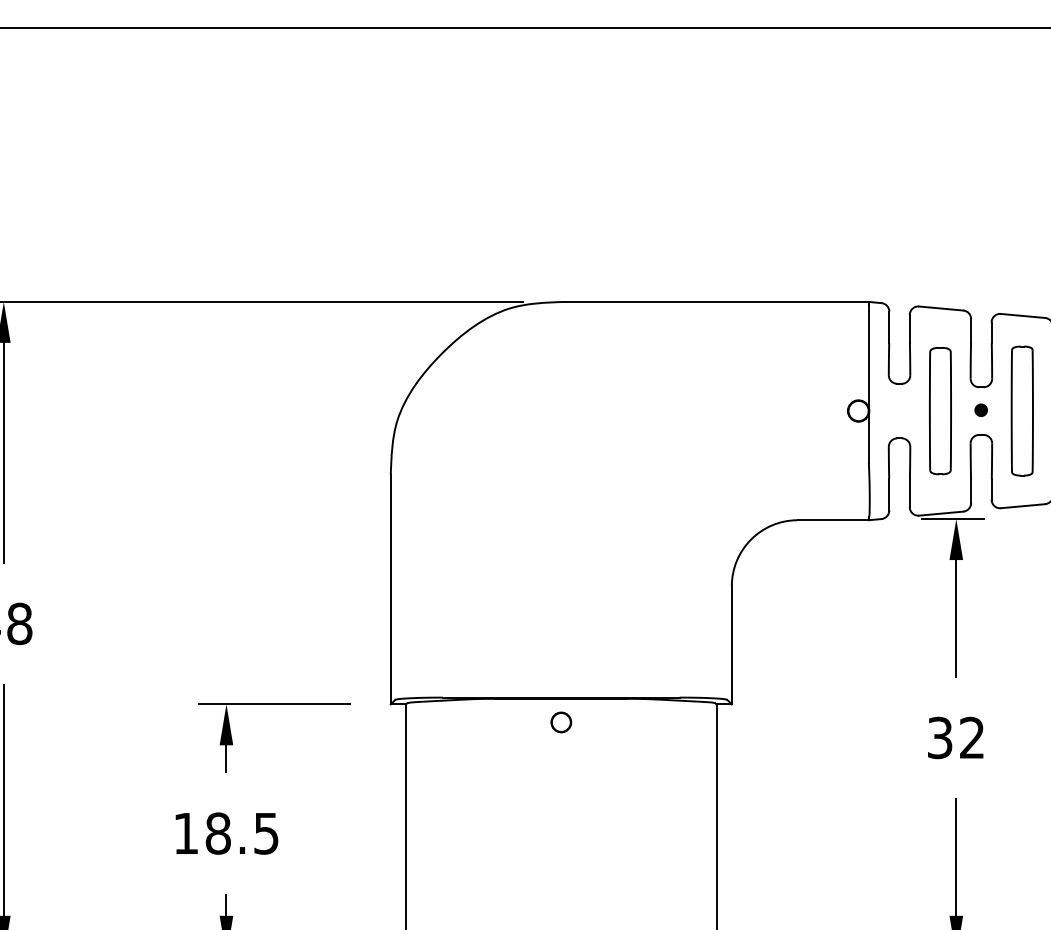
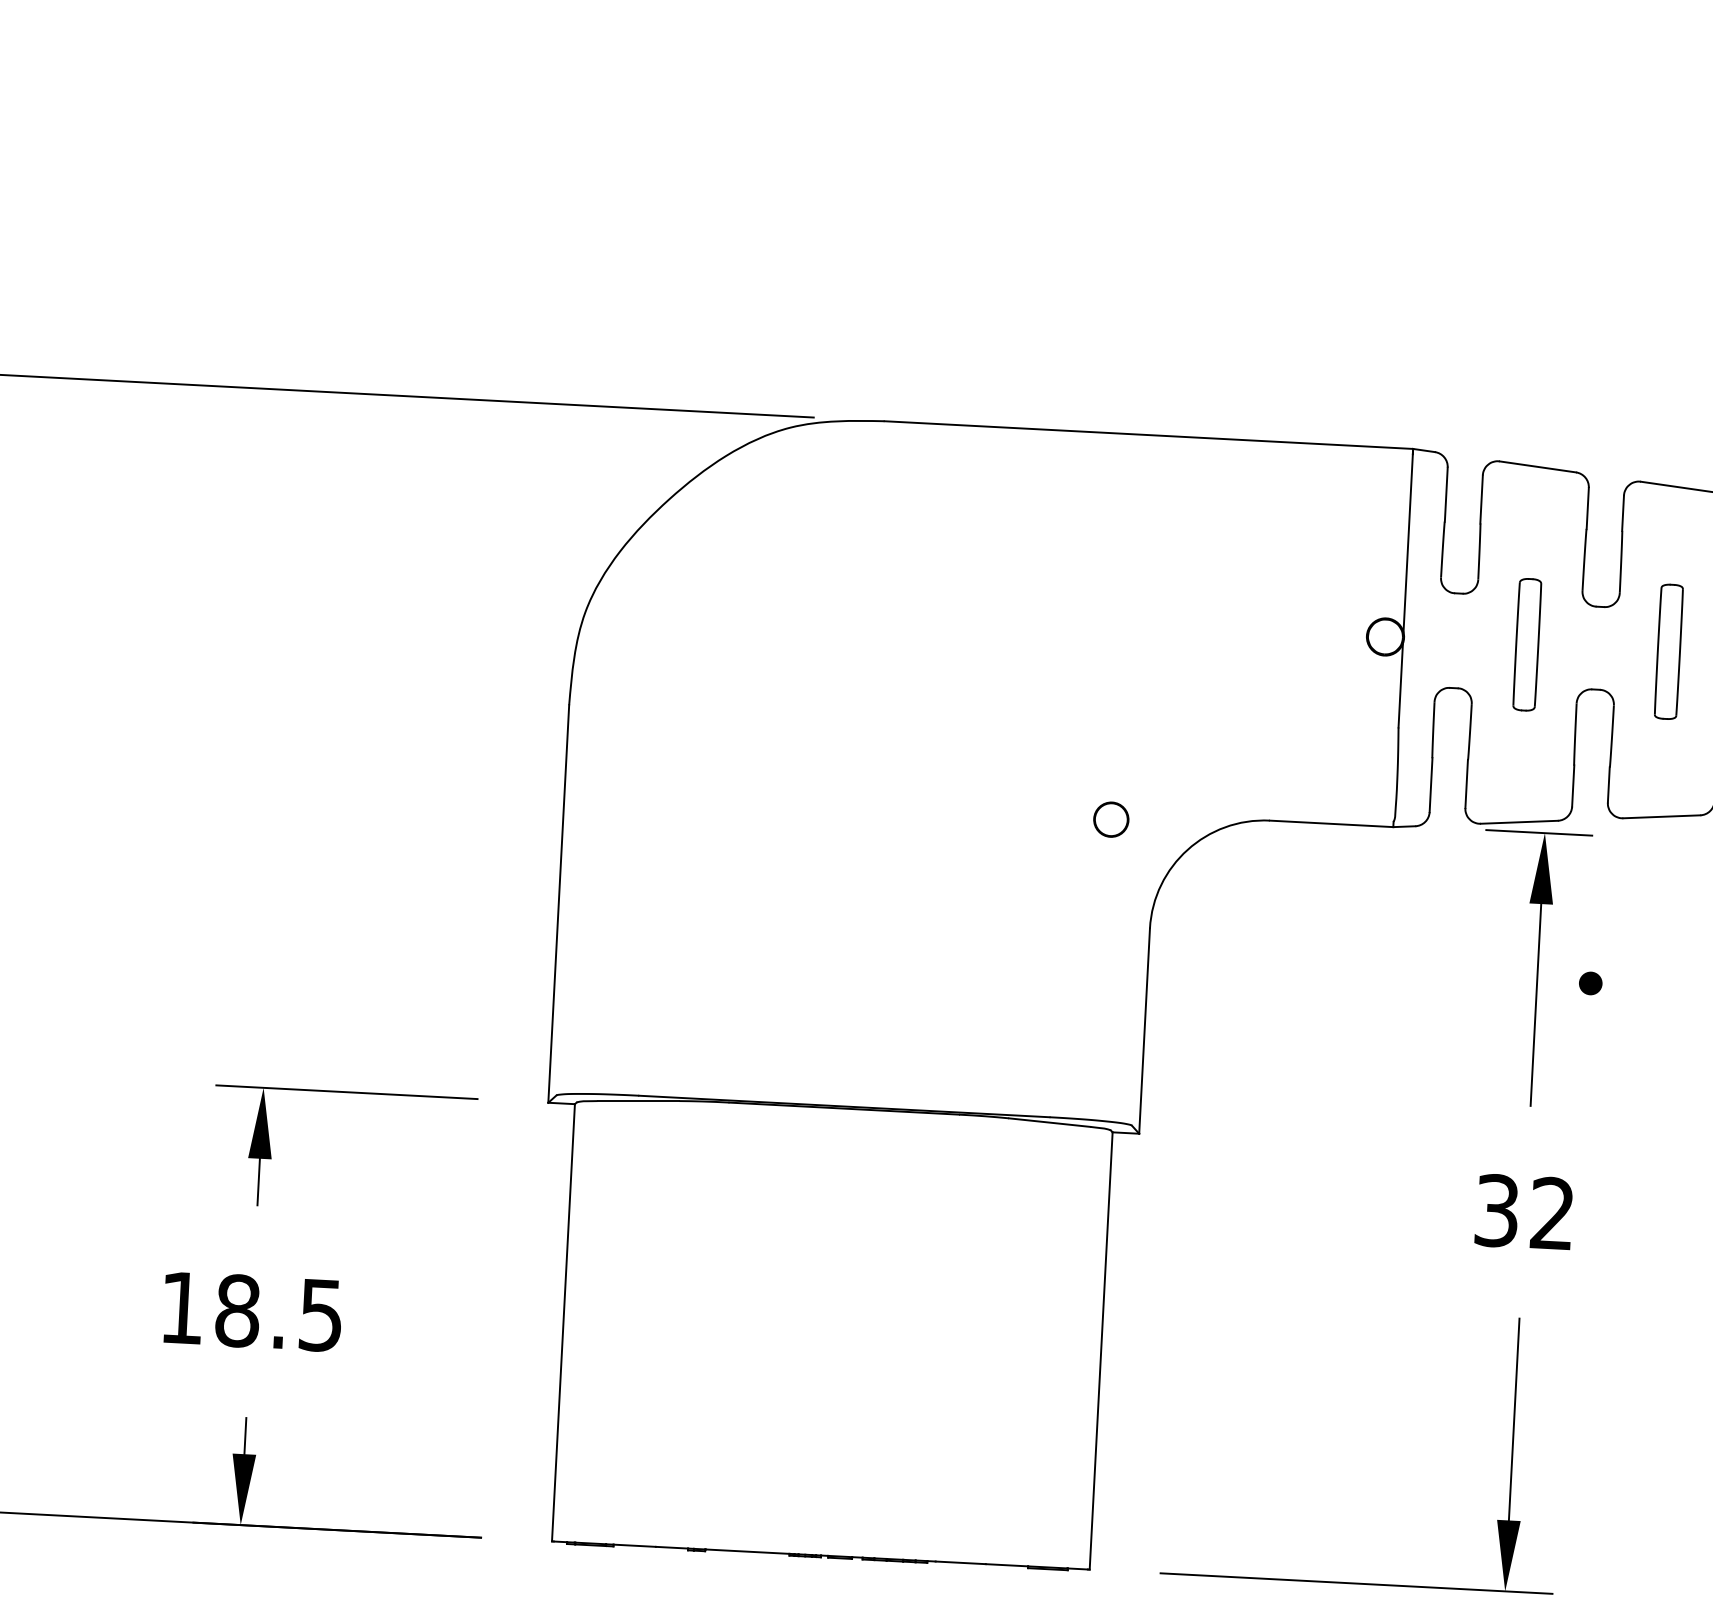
part: (980, 409) -> (1589, 982), moved
part: (1021, 410) -> (1667, 650), size x0.6
part: (940, 411) -> (1527, 645), size x0.6
part: (561, 722) -> (1111, 819), moved

